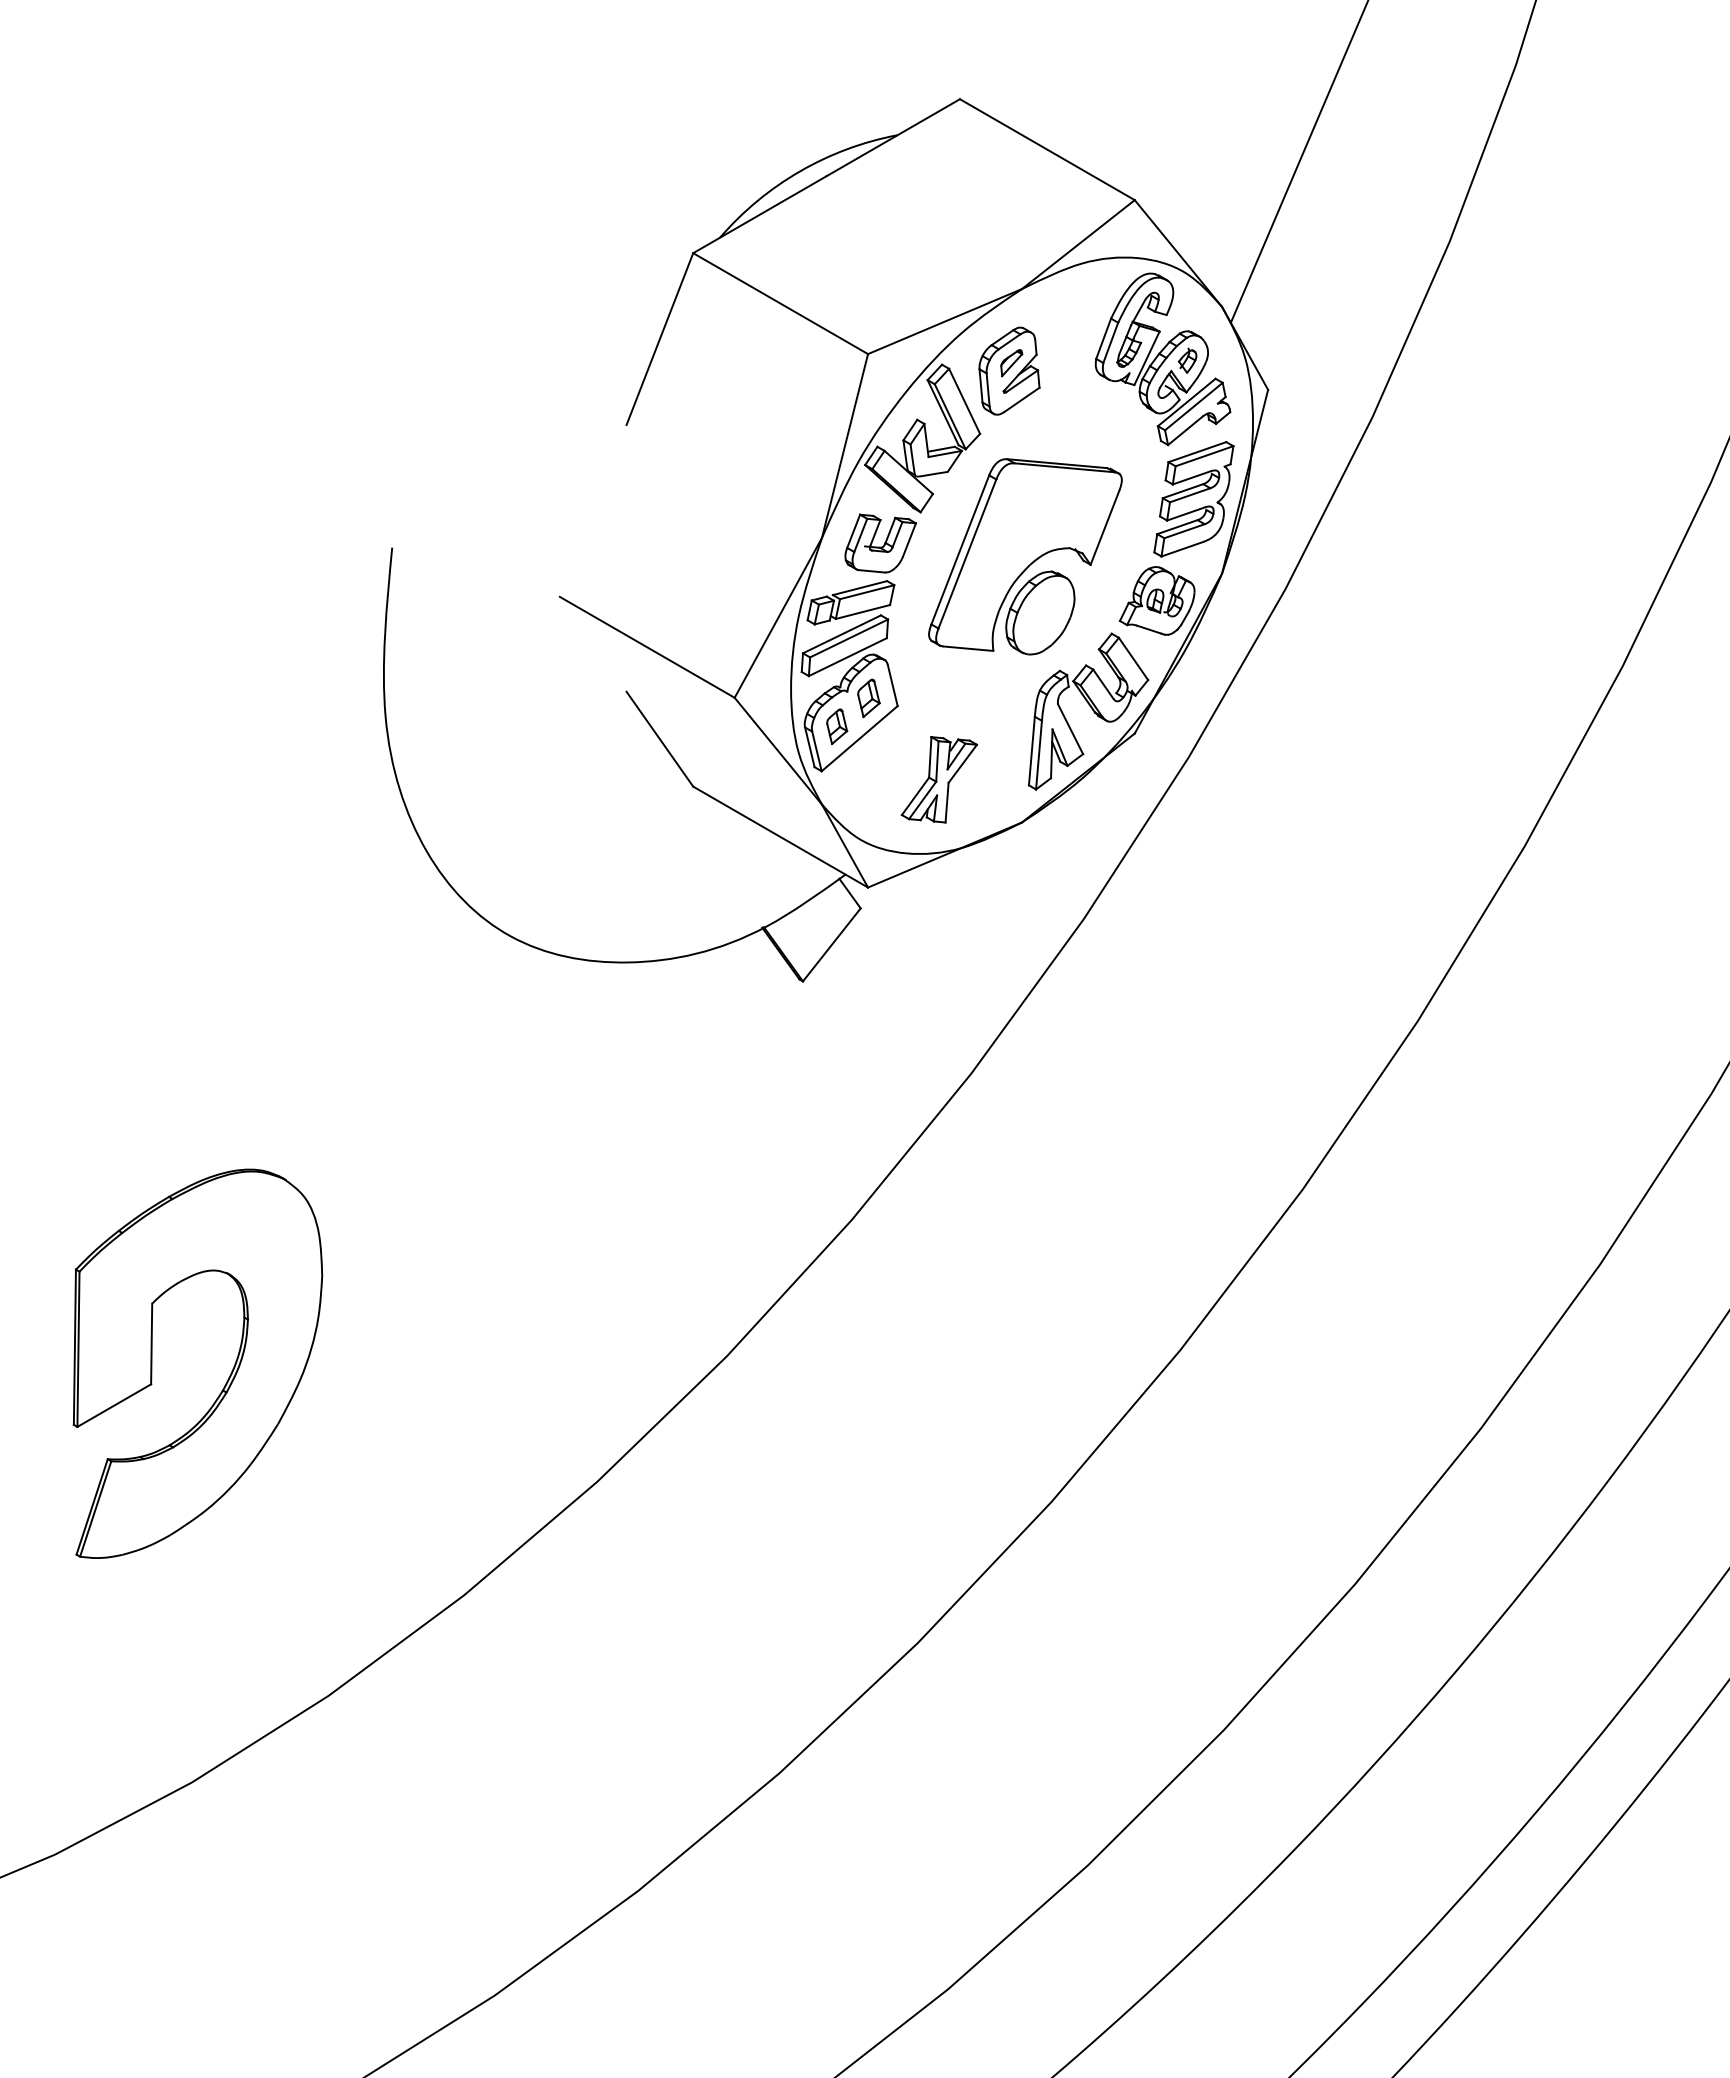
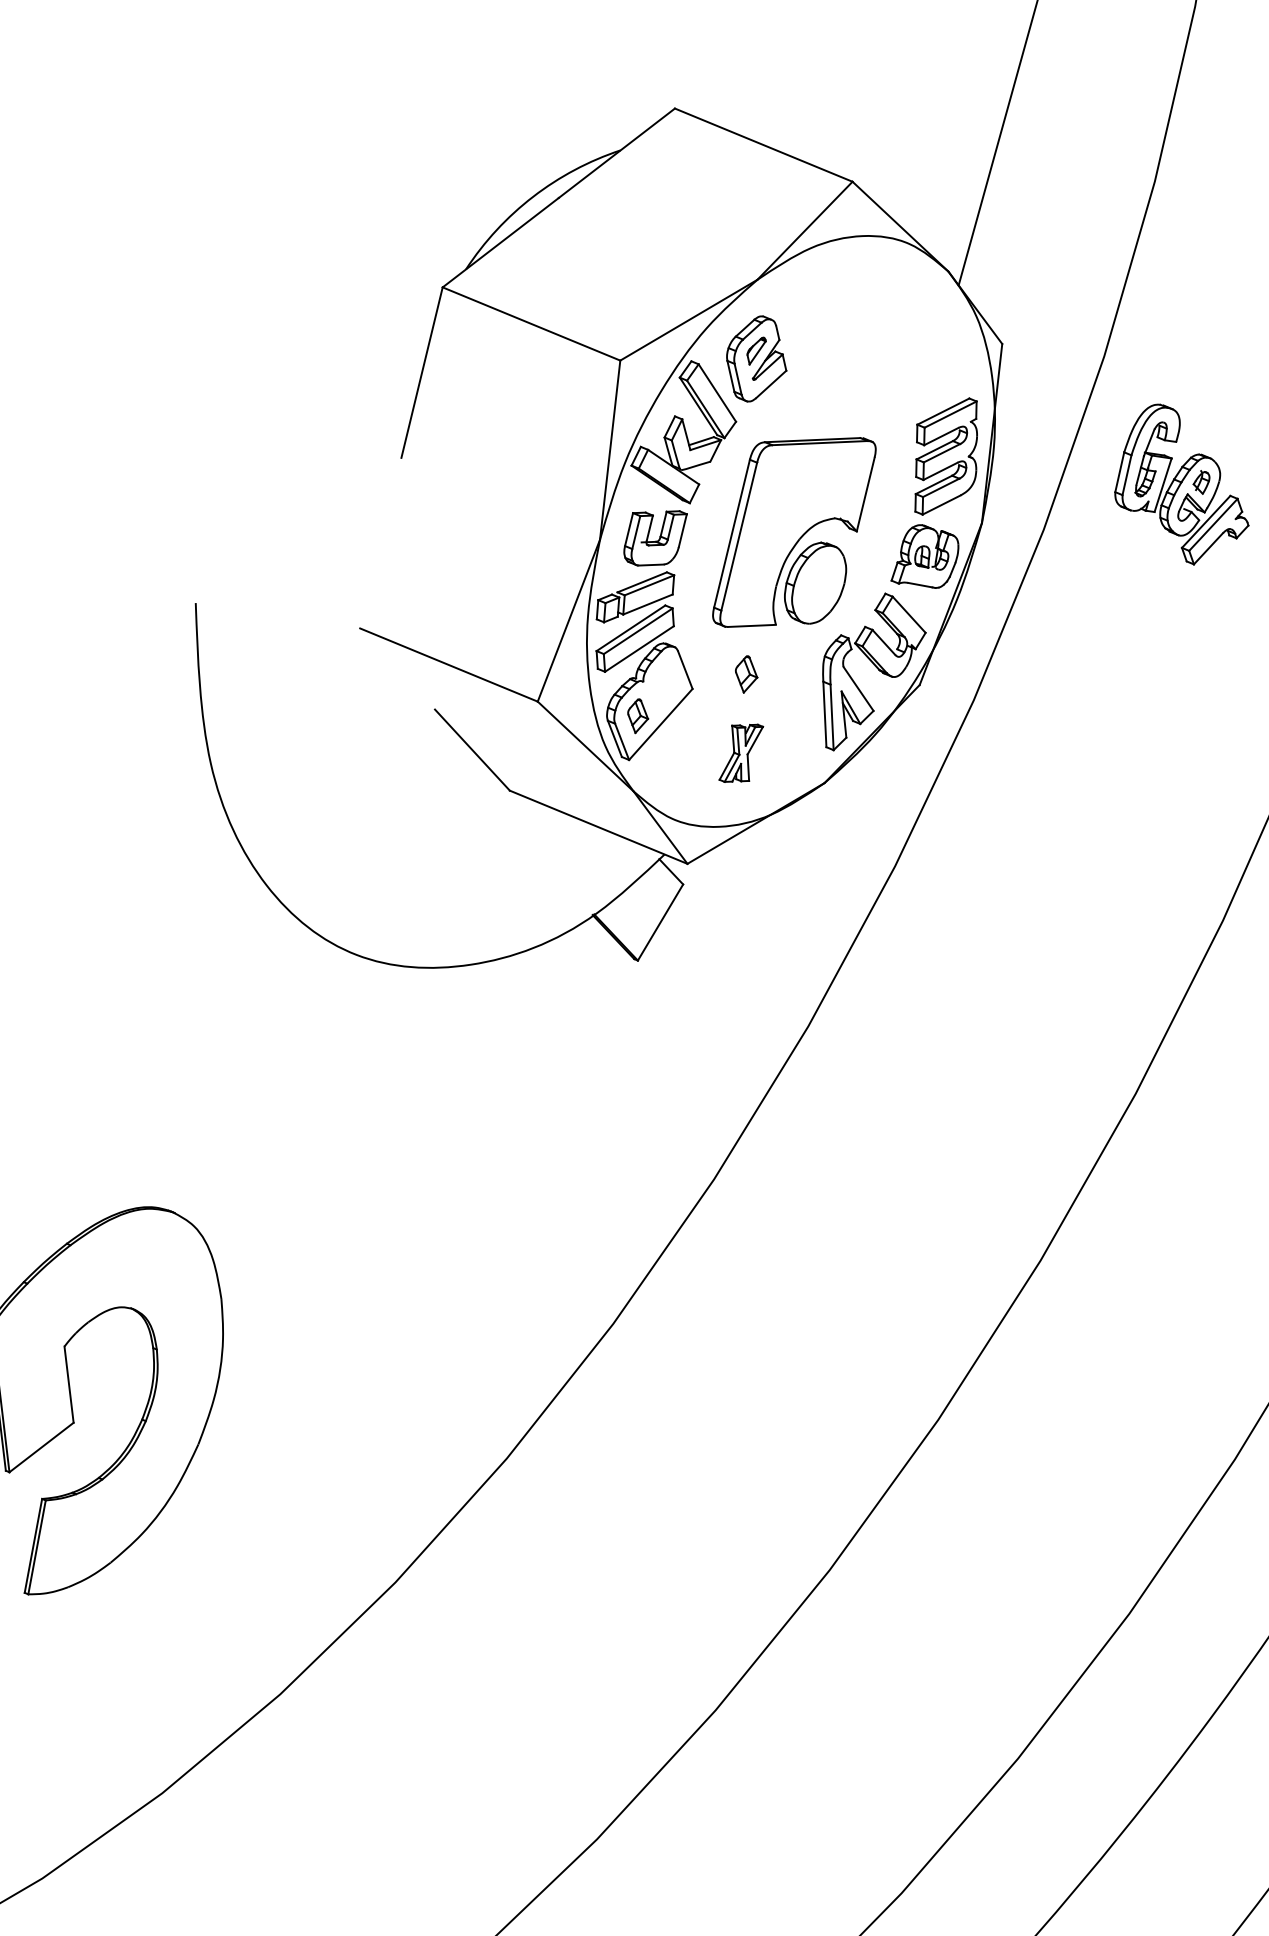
part: (1162, 359) -> (1177, 484), moved
part: (868, 698) -> (746, 674), moved
part: (939, 779) -> (741, 752), size x0.7

